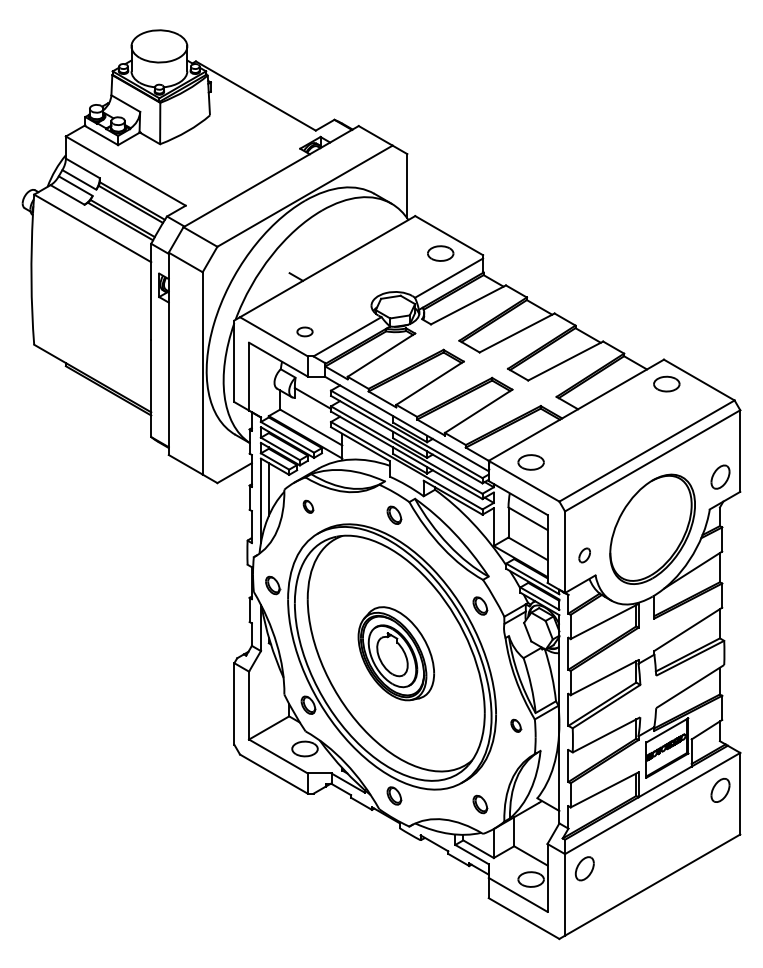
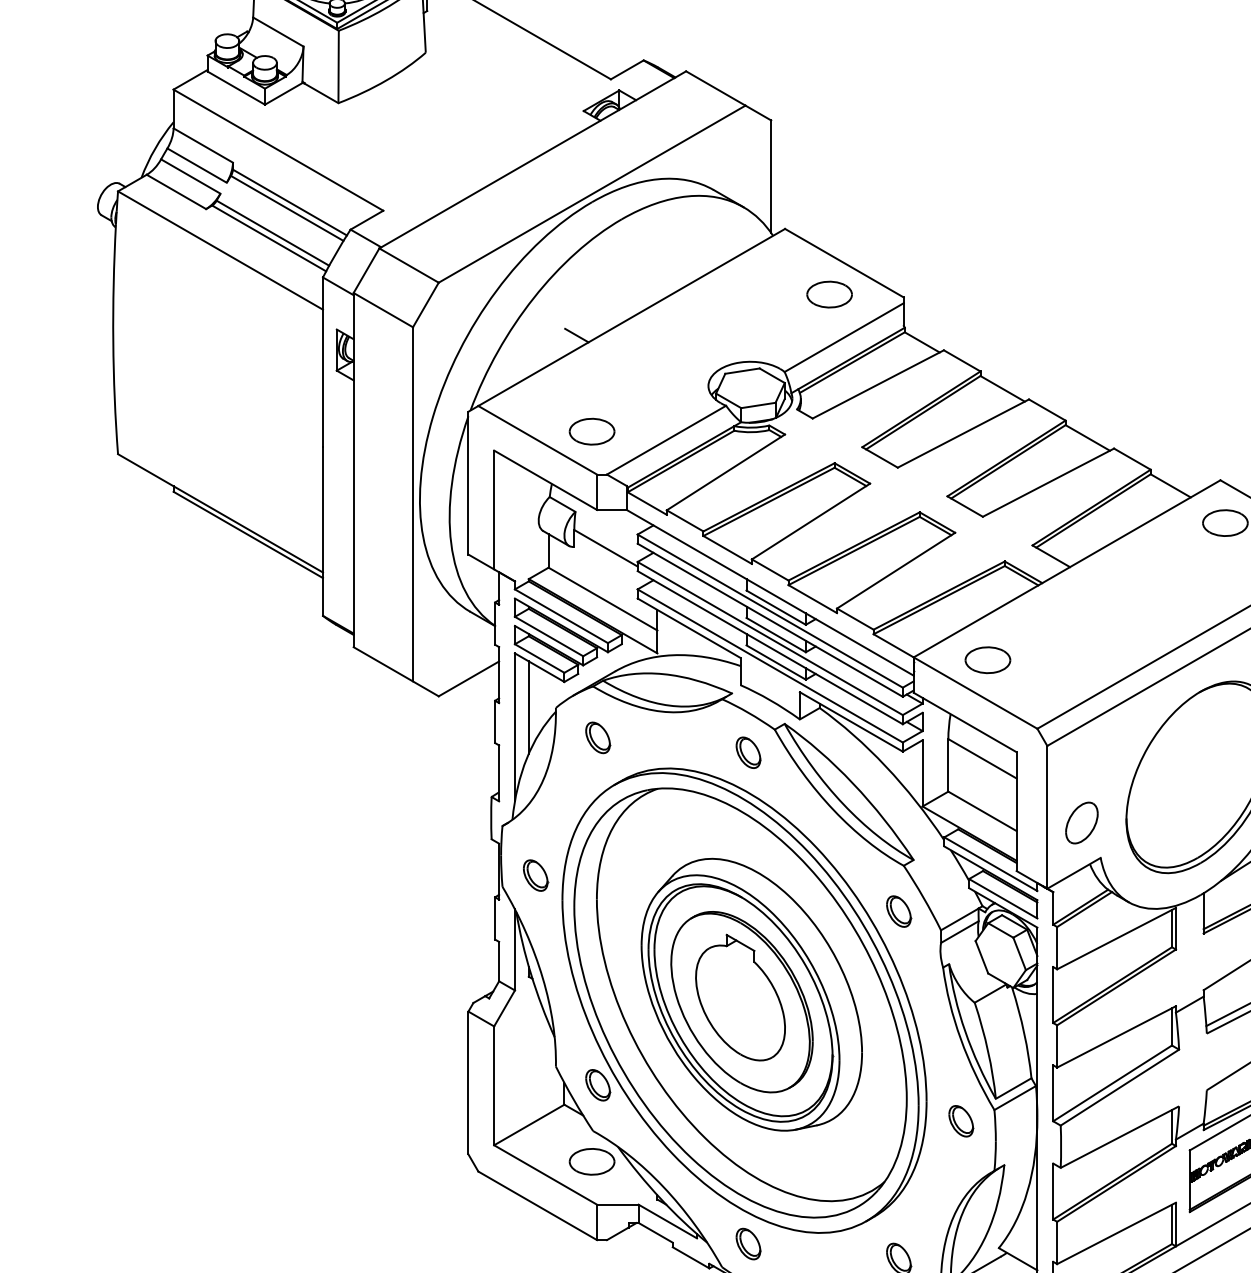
part: (304, 331) -> (591, 430), size x1.67
part: (308, 506) -> (598, 737), size x1.43
part: (584, 555) -> (1081, 823), size x1.67
part: (396, 653) -> (752, 994), size x1.67
part: (516, 725) -> (962, 1120), size x1.43

